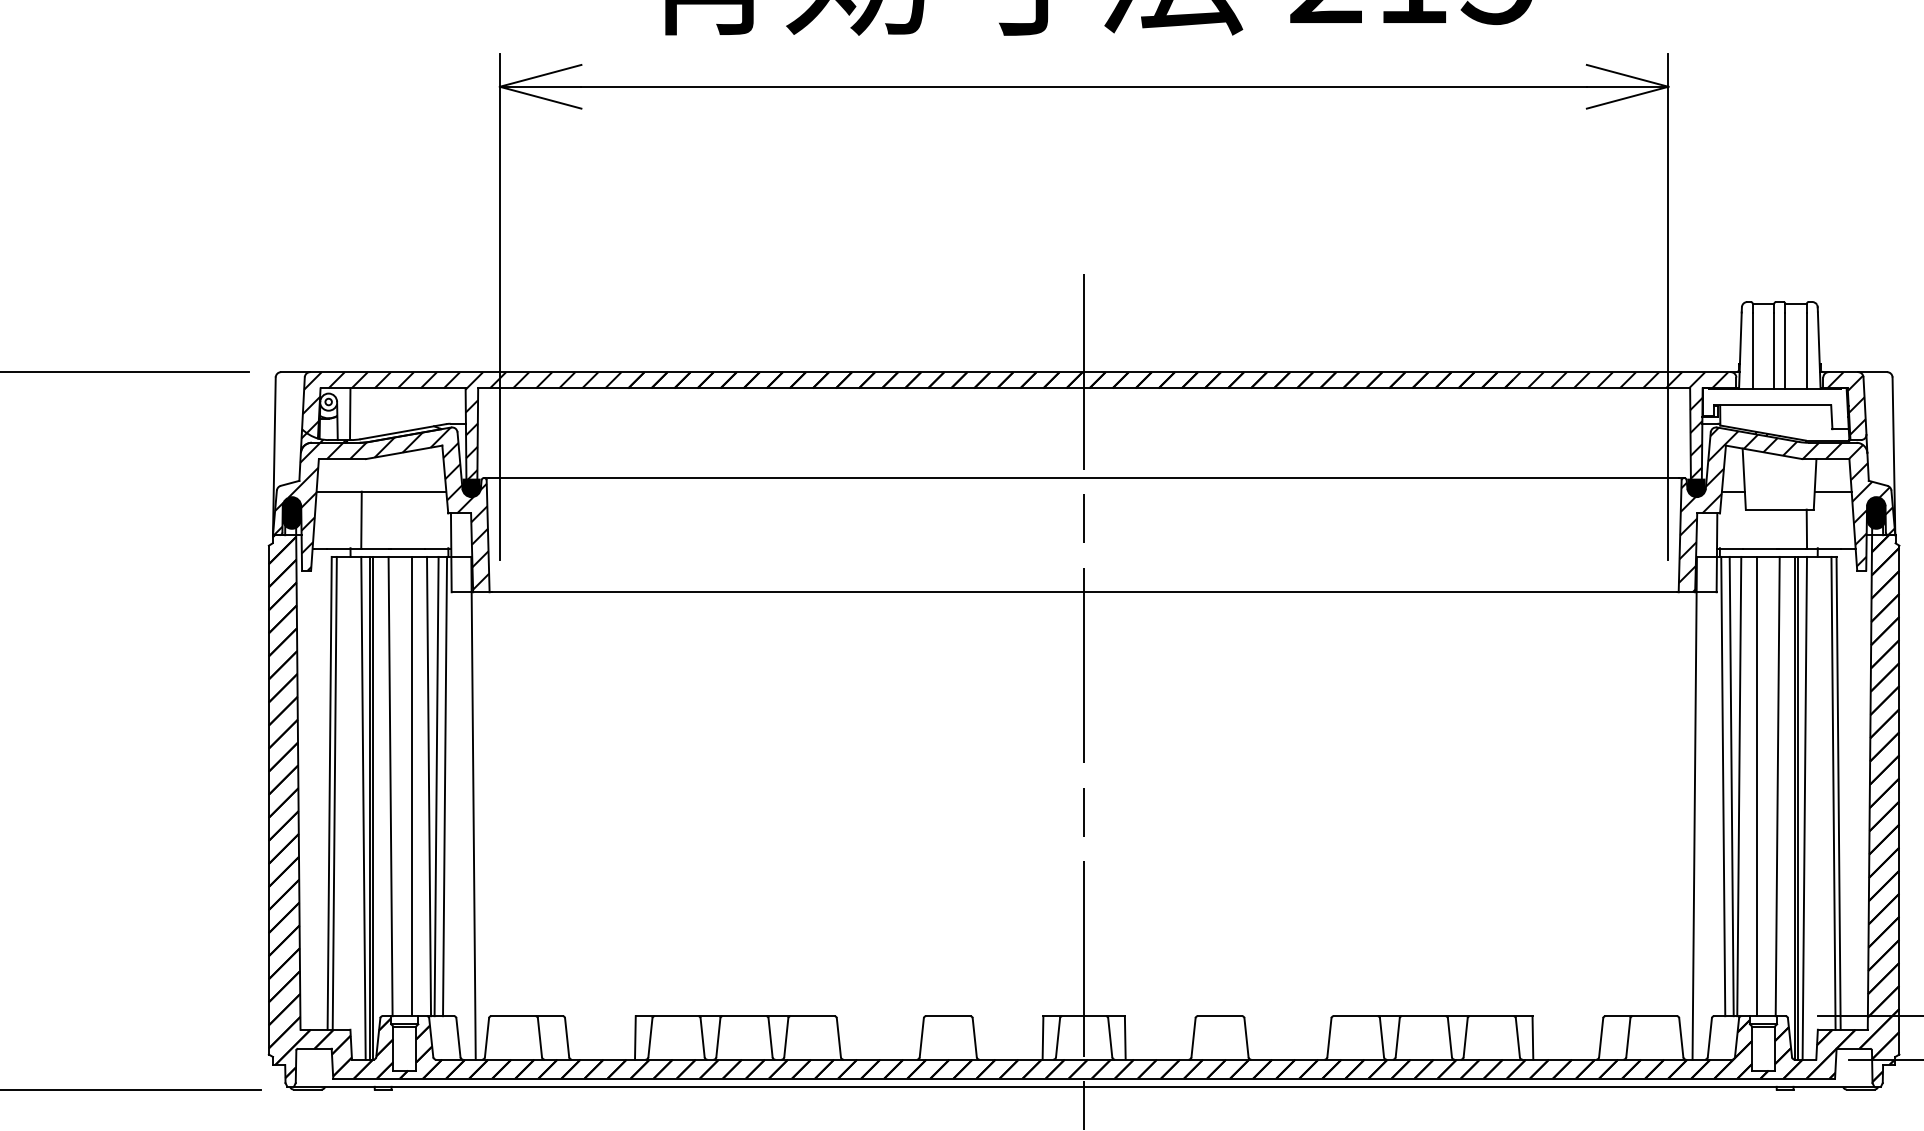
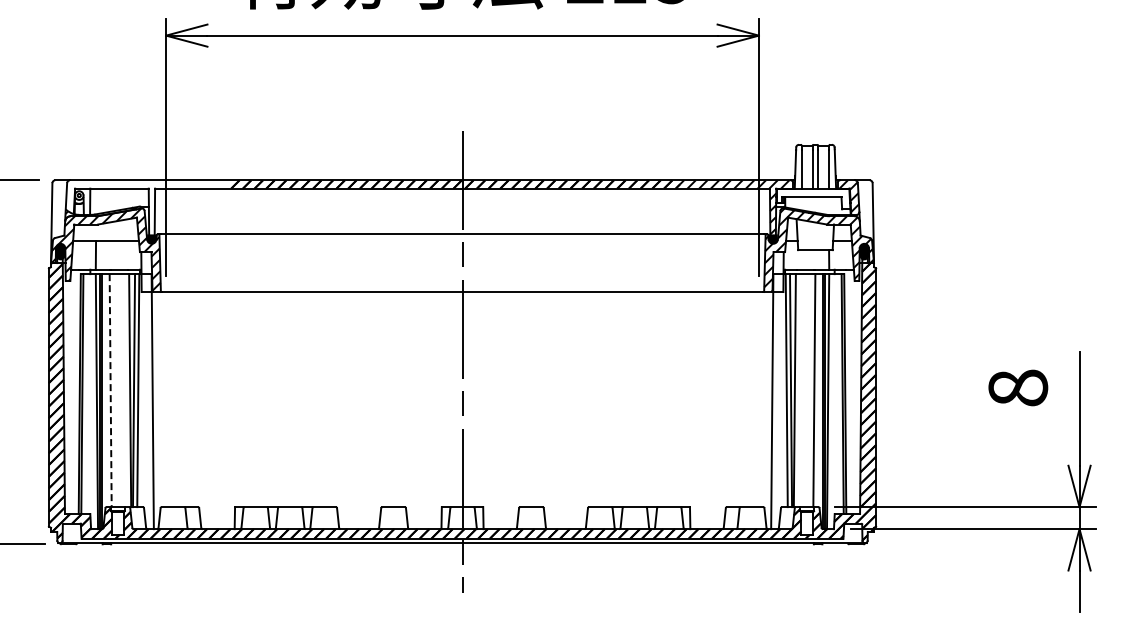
hatch: (465, 425) -> (148, 207), removed
line: (411, 786) -> (121, 390), removed
line: (1756, 786) -> (803, 390), removed
line: (390, 788) -> (110, 391), solid -> dashed

